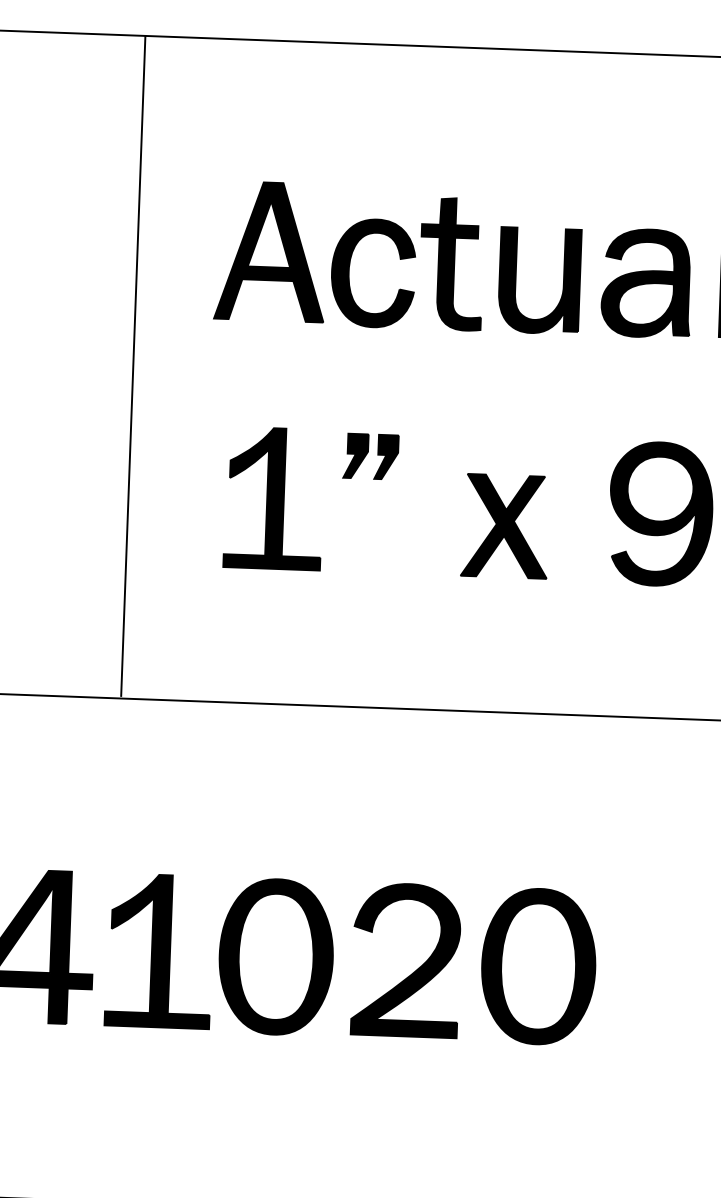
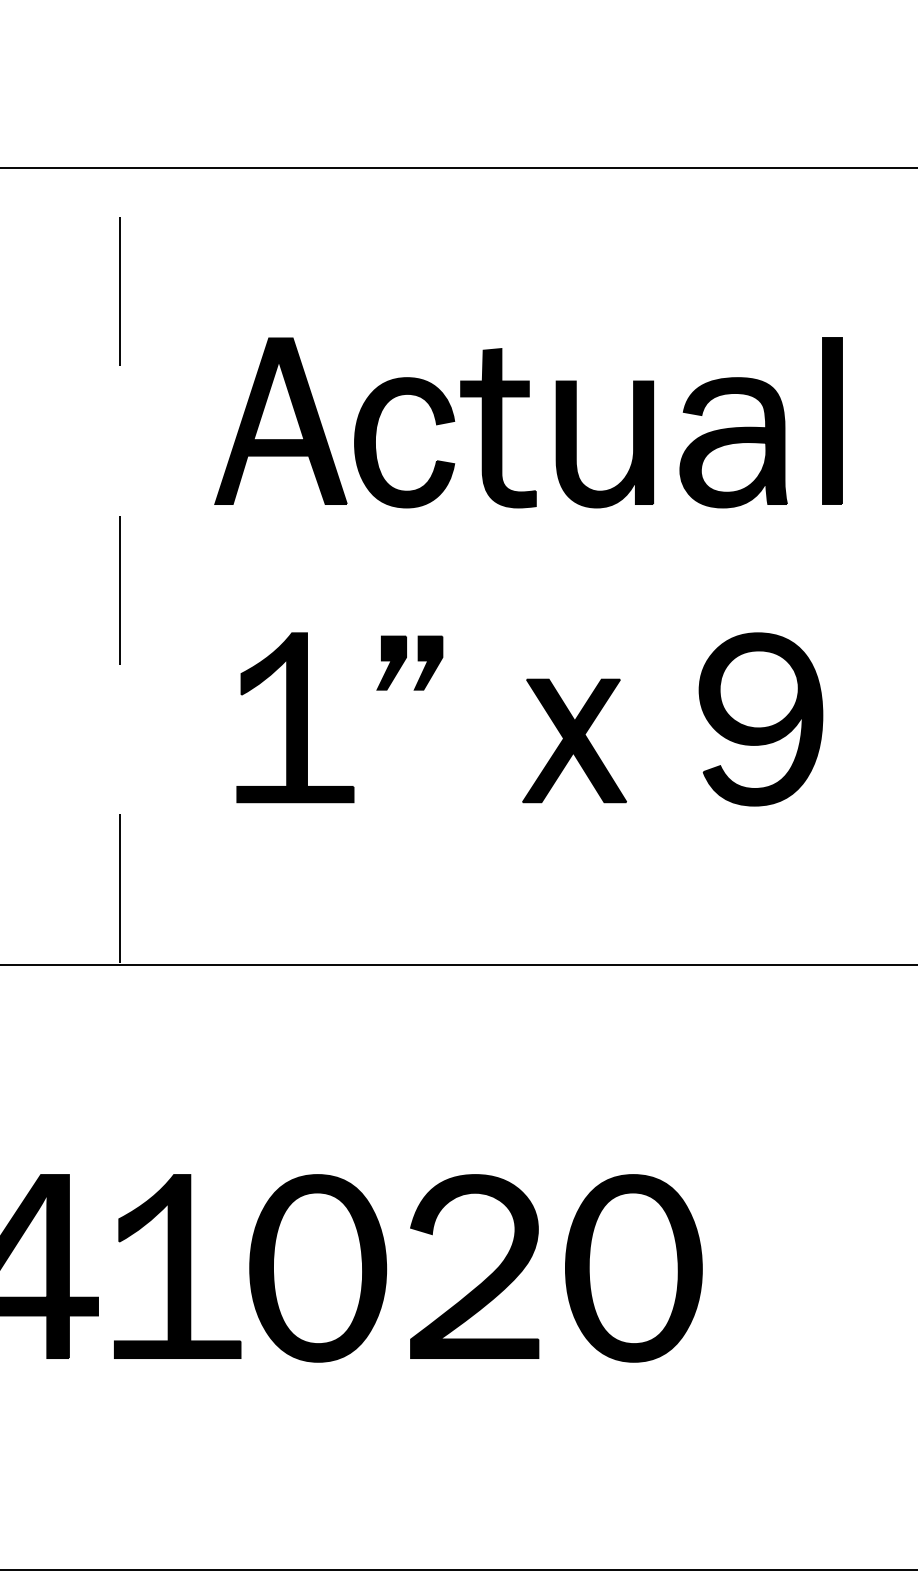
line: (133, 366) -> (120, 565), solid -> dashed

